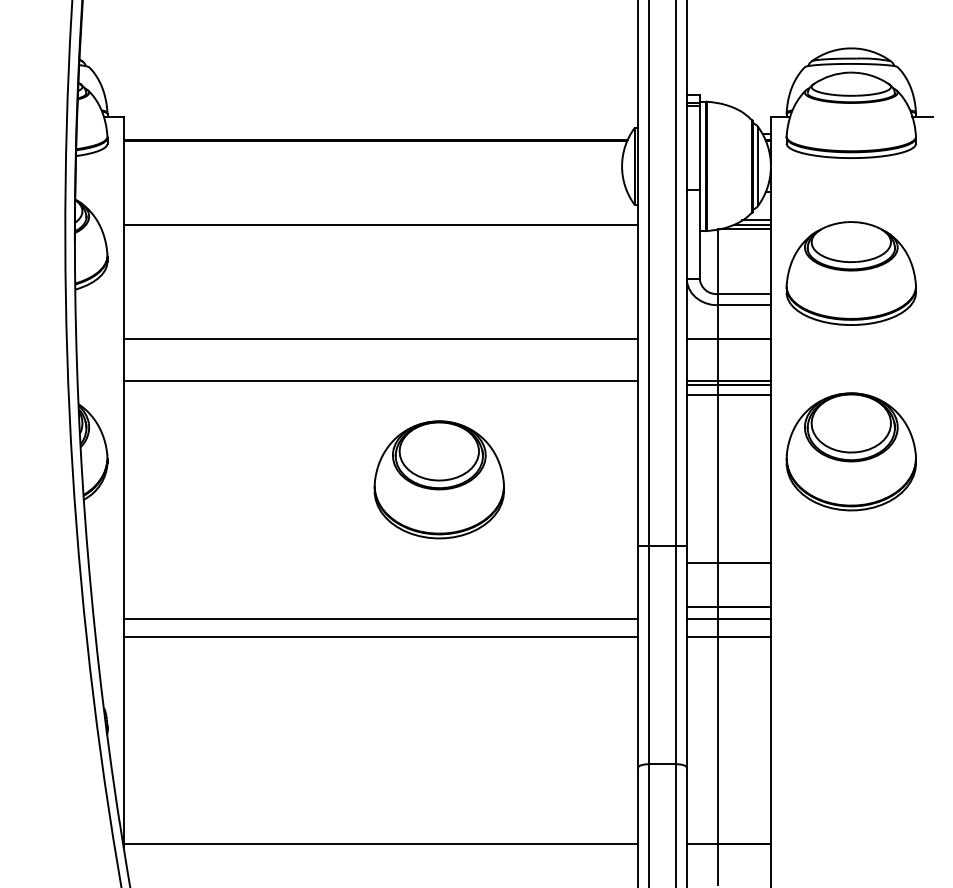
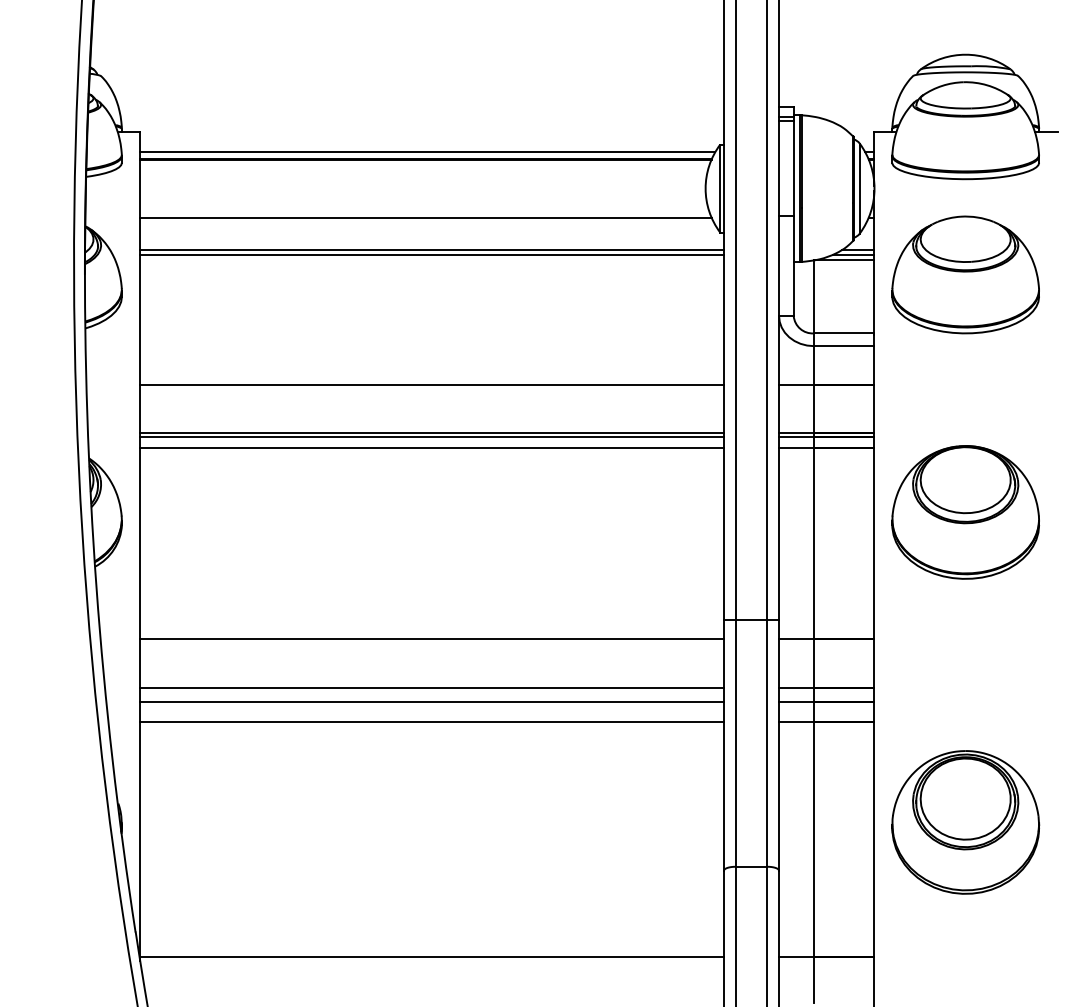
line: (376, 134) -> (427, 152), added
line: (375, 192) -> (425, 218), added
line: (380, 220) -> (431, 249), added
part: (850, 273) -> (964, 274), moved
line: (380, 384) -> (431, 436), added
line: (380, 394) -> (431, 447), added
part: (438, 479) -> (497, 543), removed
line: (380, 563) -> (431, 639), added
line: (380, 606) -> (431, 687), added
part: (850, 724) -> (964, 821), added

